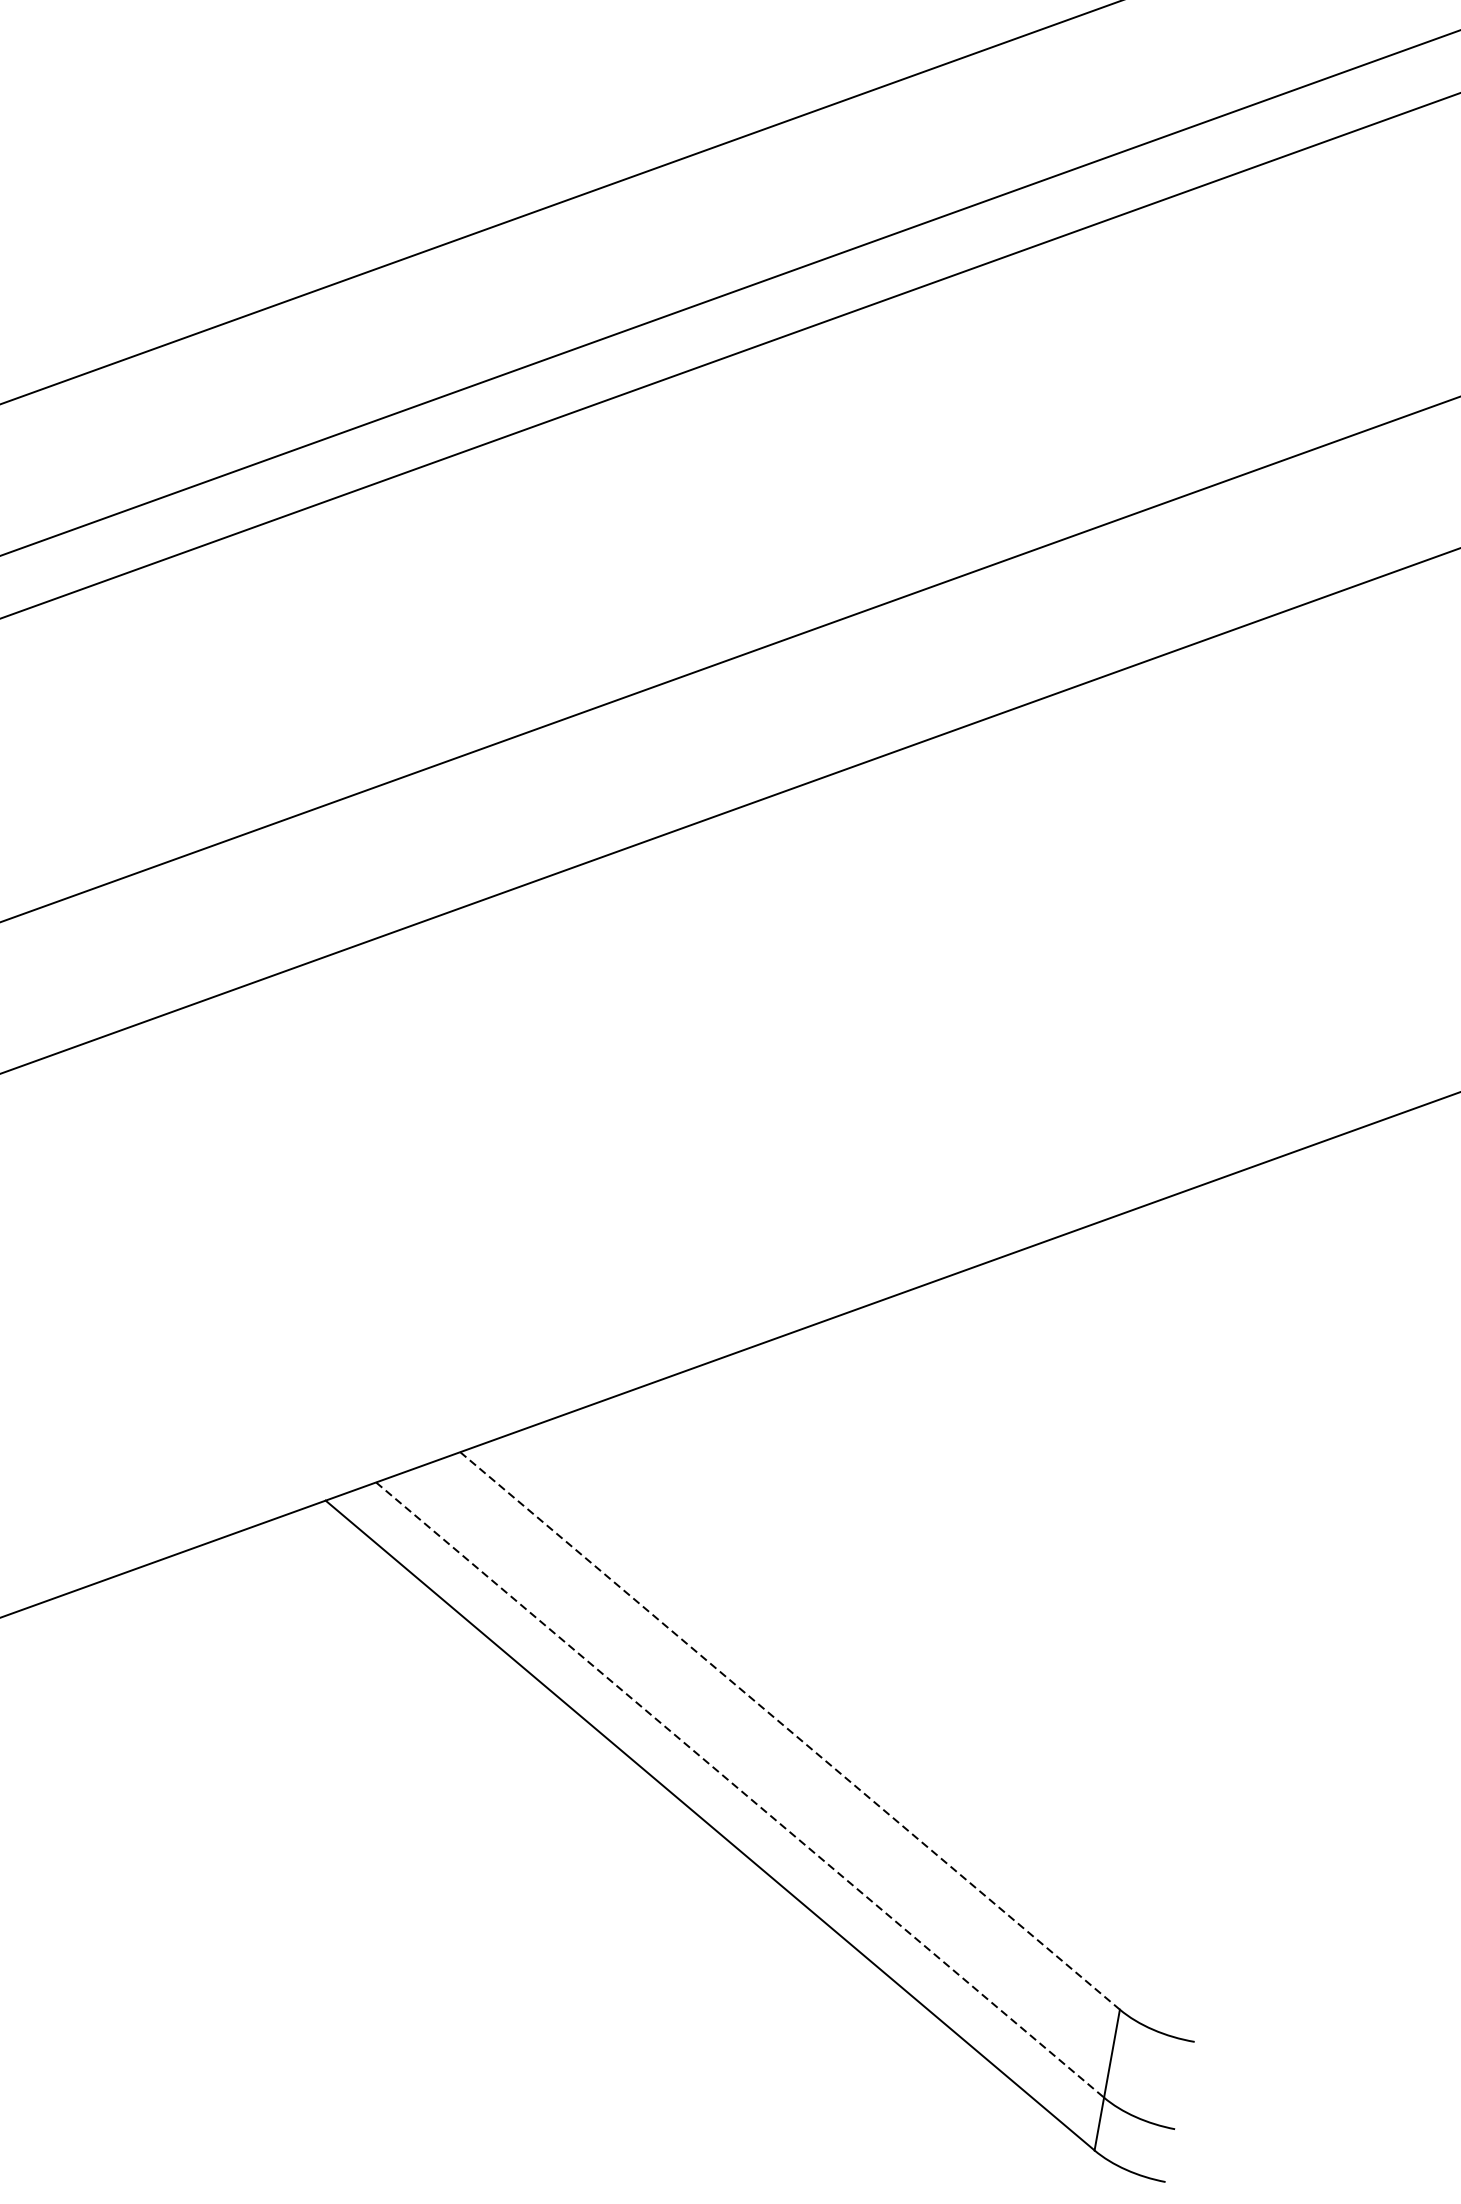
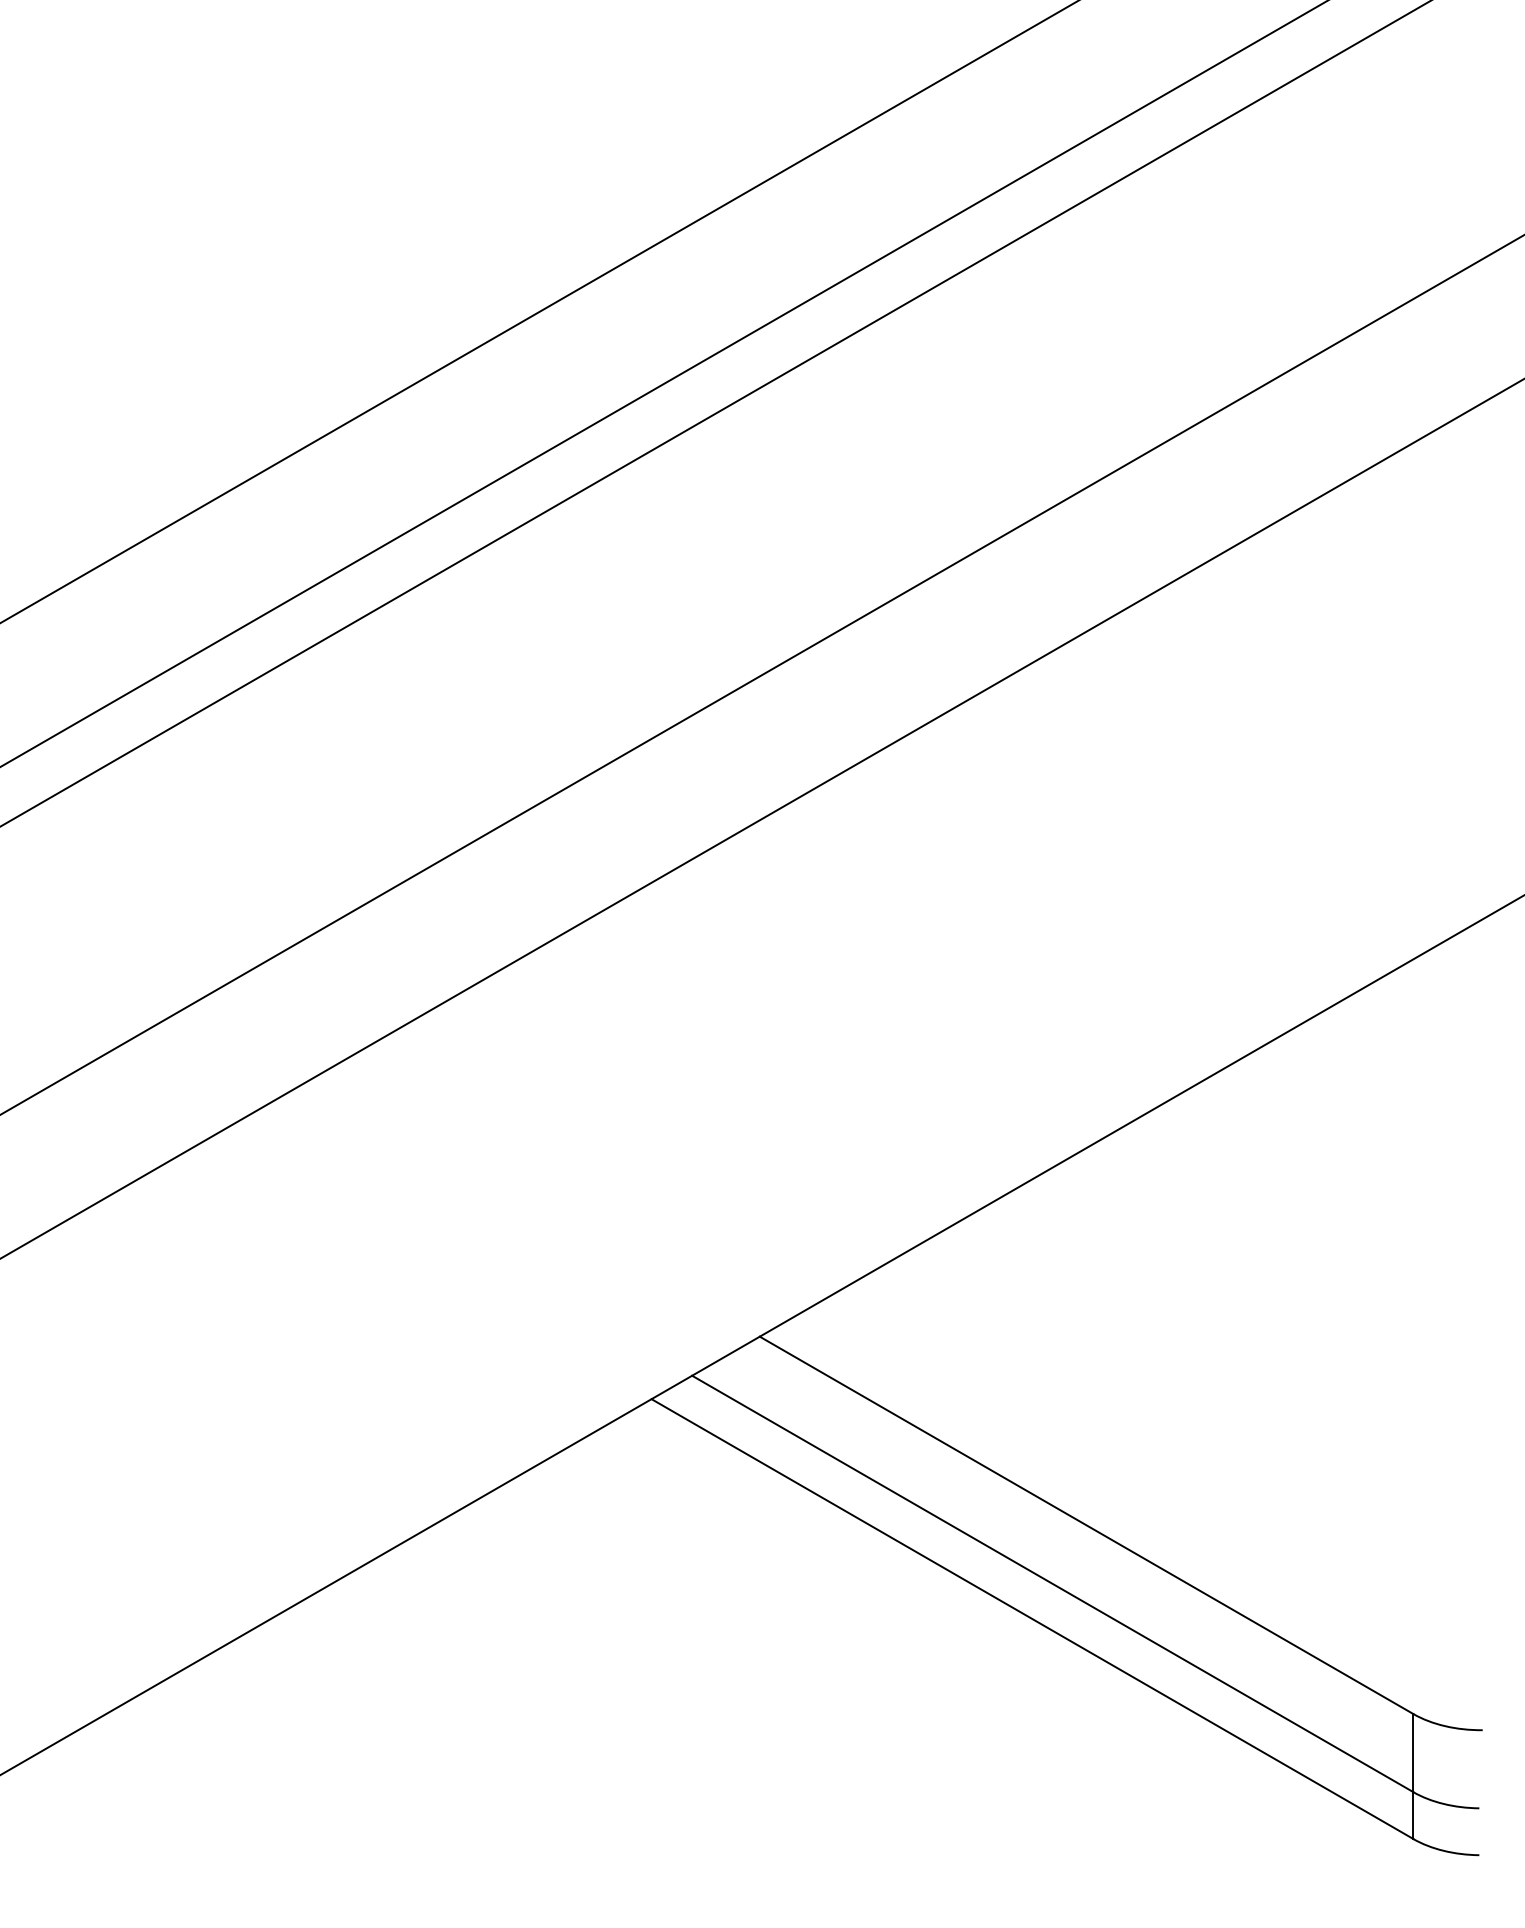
line: (791, 1731) -> (1087, 1525), dashed -> solid
line: (740, 1790) -> (1053, 1584), dashed -> solid

